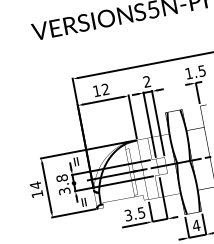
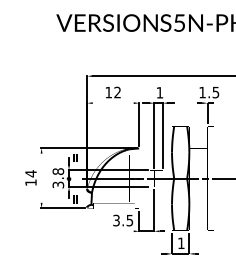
text: (146, 81) -> (159, 92), 2 -> 1
line: (102, 101) -> (112, 103), removed
line: (46, 187) -> (41, 177), removed
text: (195, 224) -> (180, 242), 4 -> 1
line: (134, 225) -> (120, 231), removed

